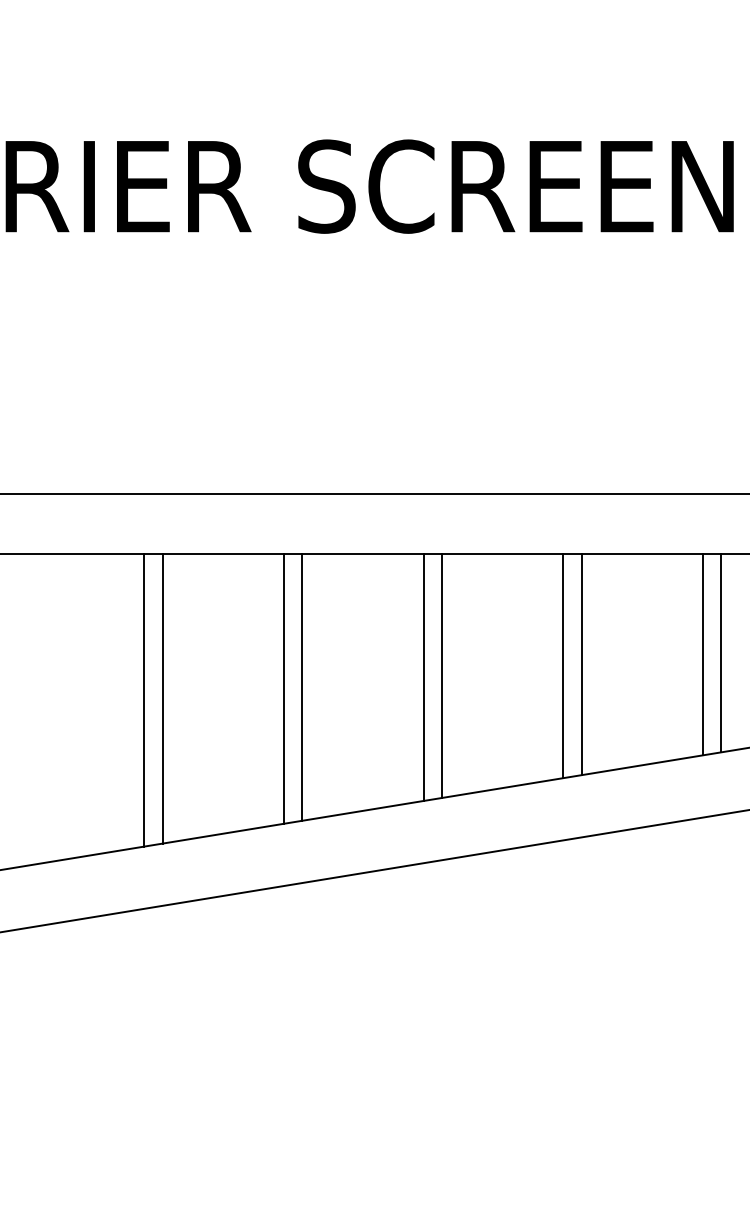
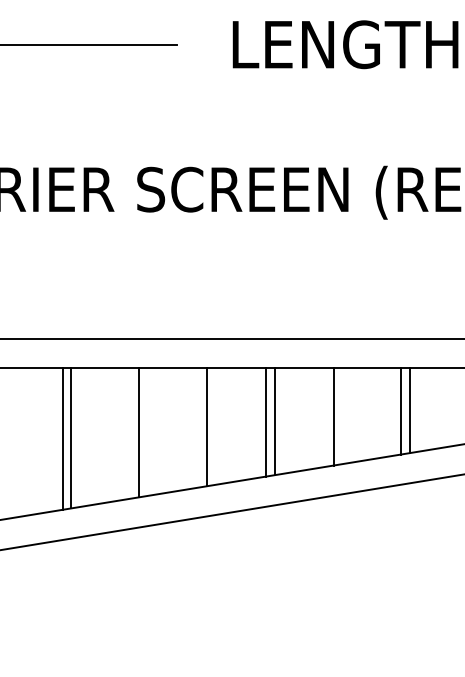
line: (721, 654) -> (342, 416), removed
line: (424, 676) -> (198, 427), removed
line: (284, 689) -> (130, 433), removed

